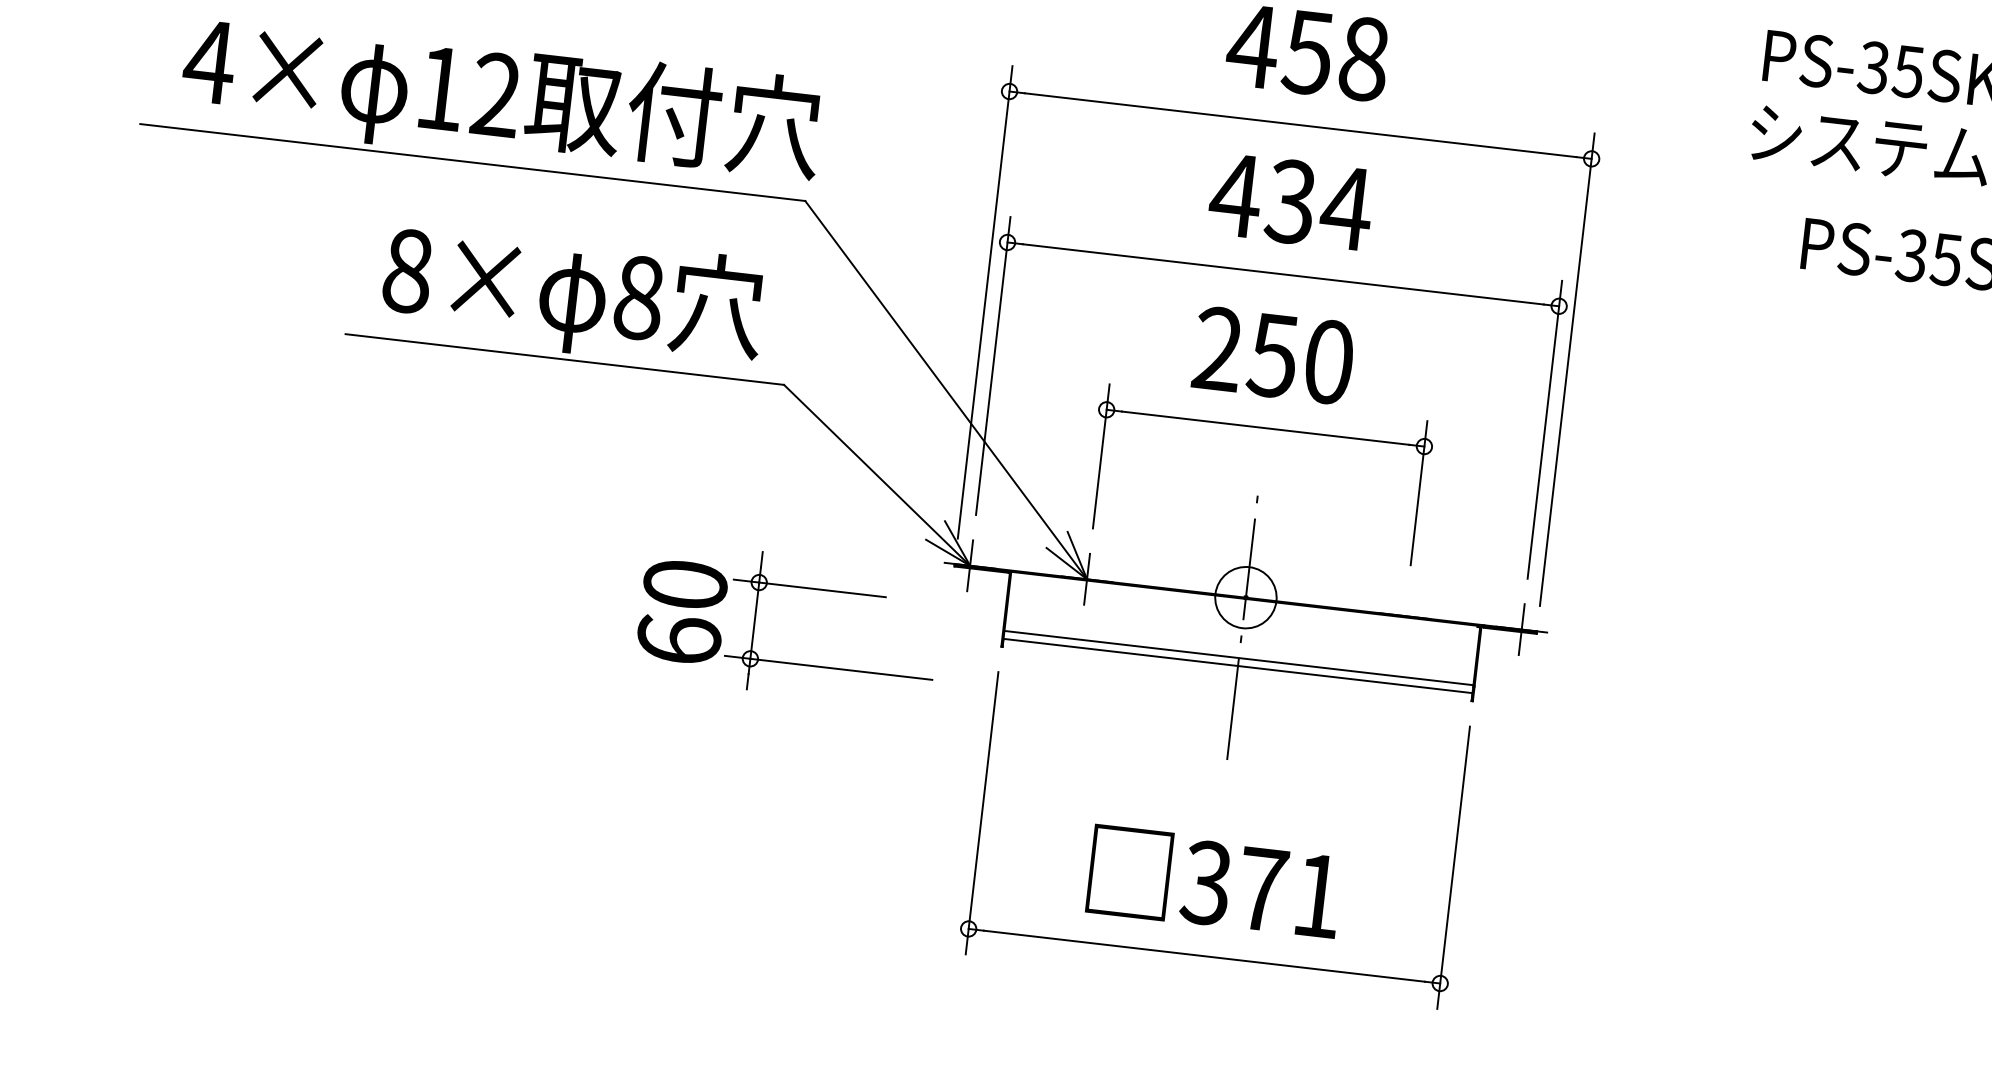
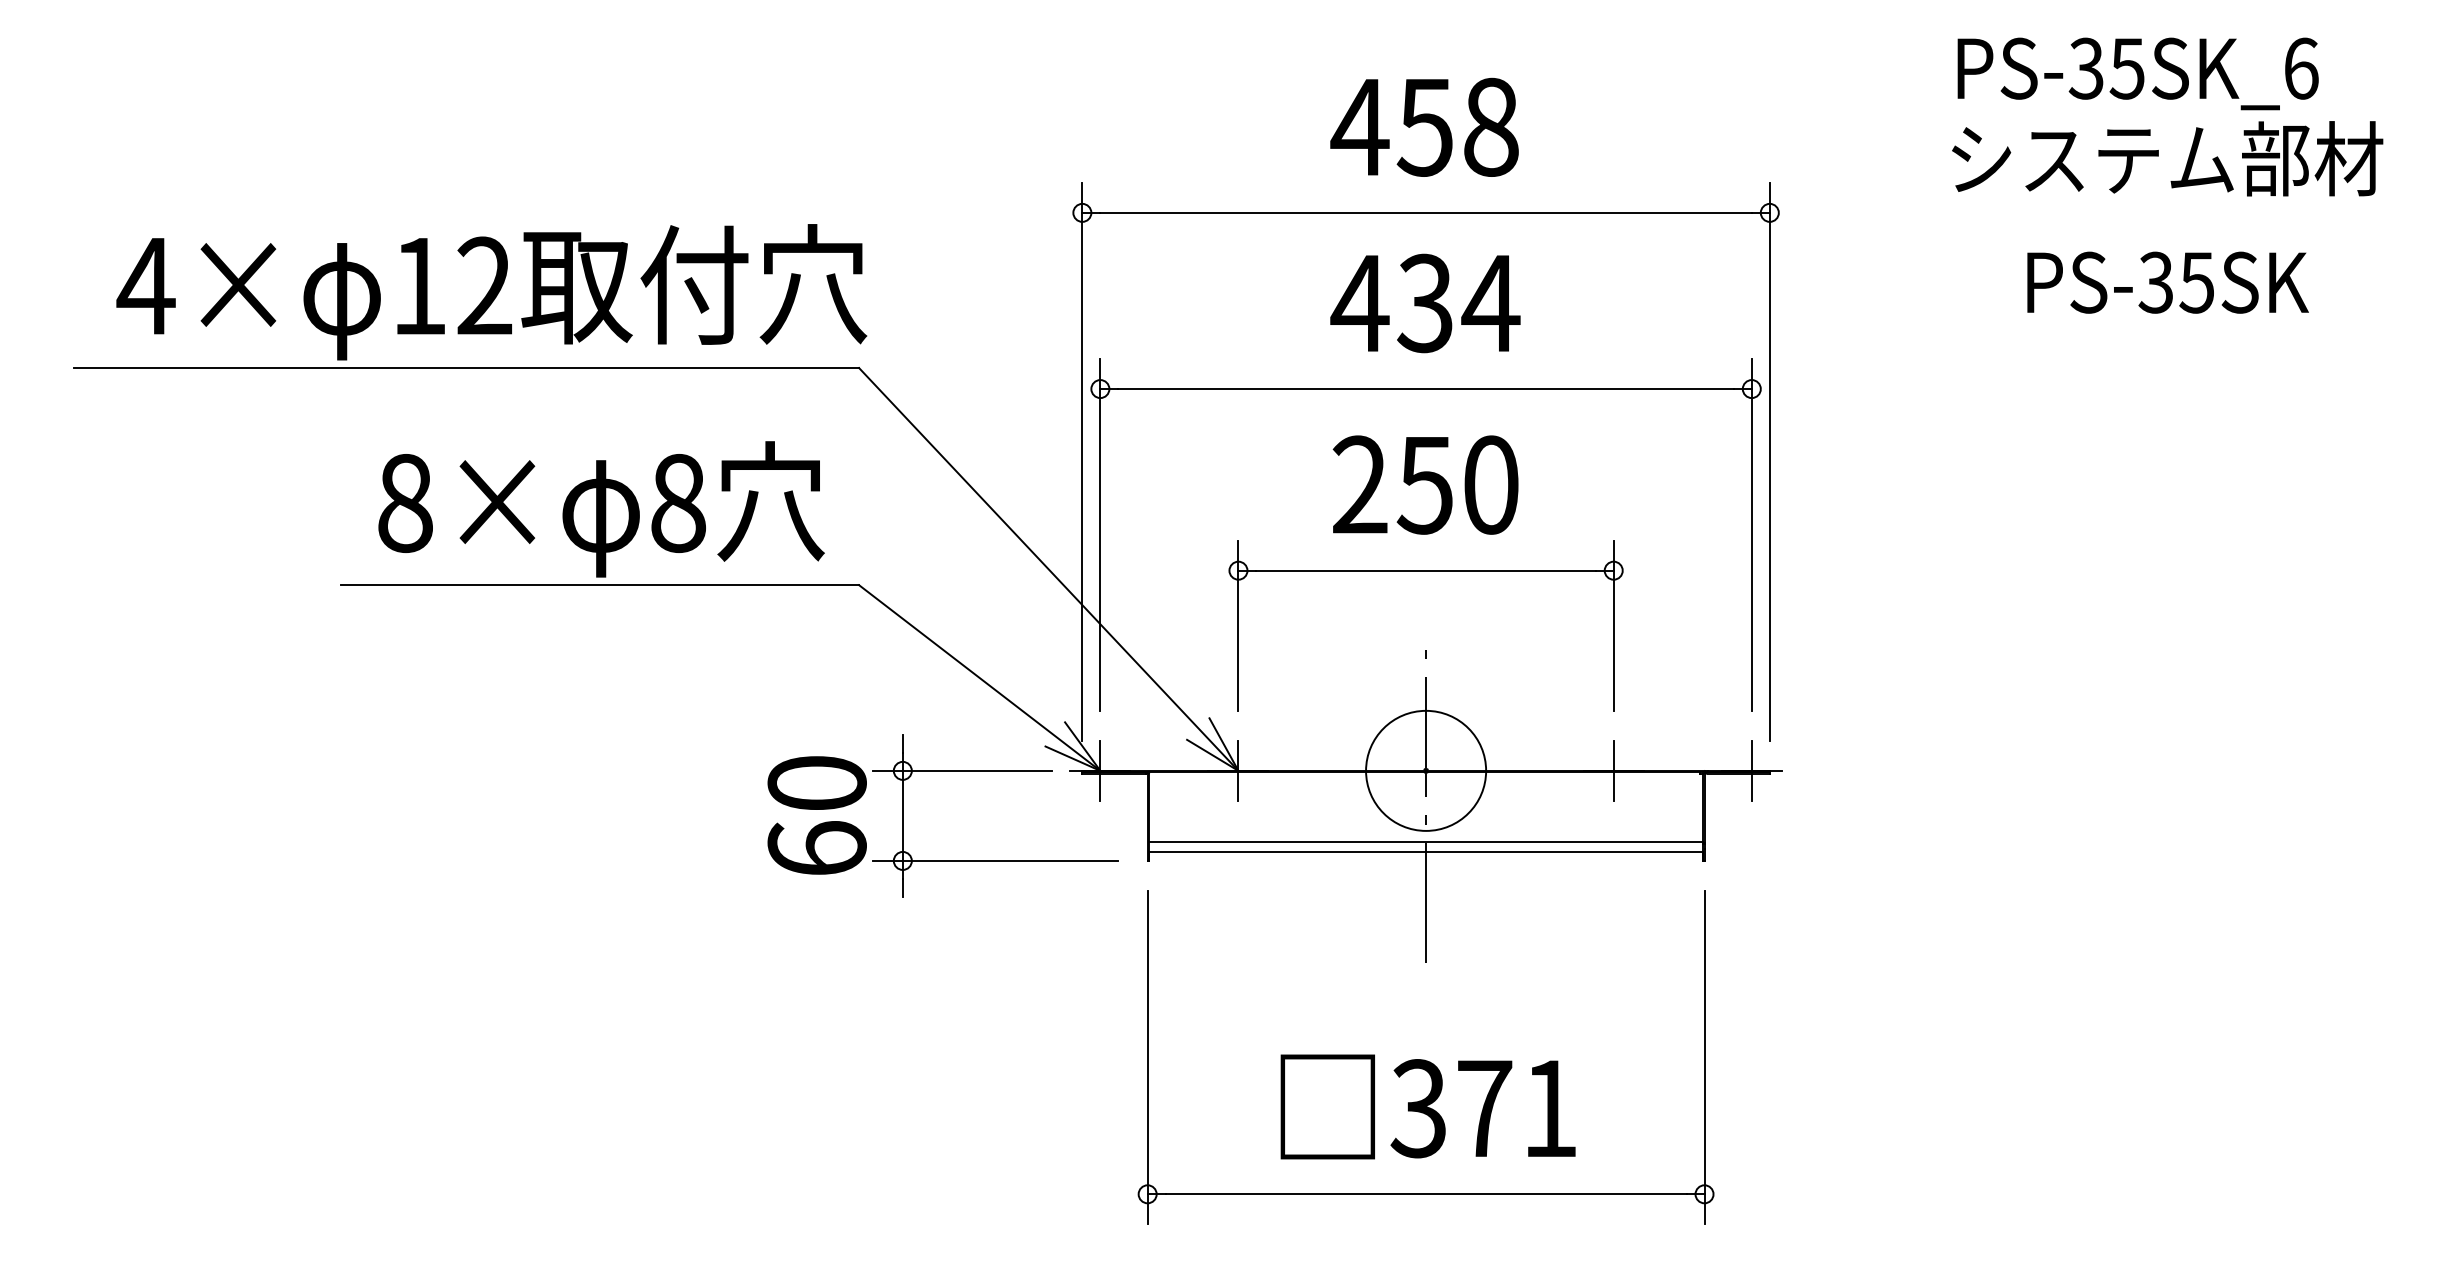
circle: (1246, 597) -> (1426, 770), size x1.67
line: (1404, 615) -> (1613, 770), added
part: (755, 620) -> (903, 815), moved

